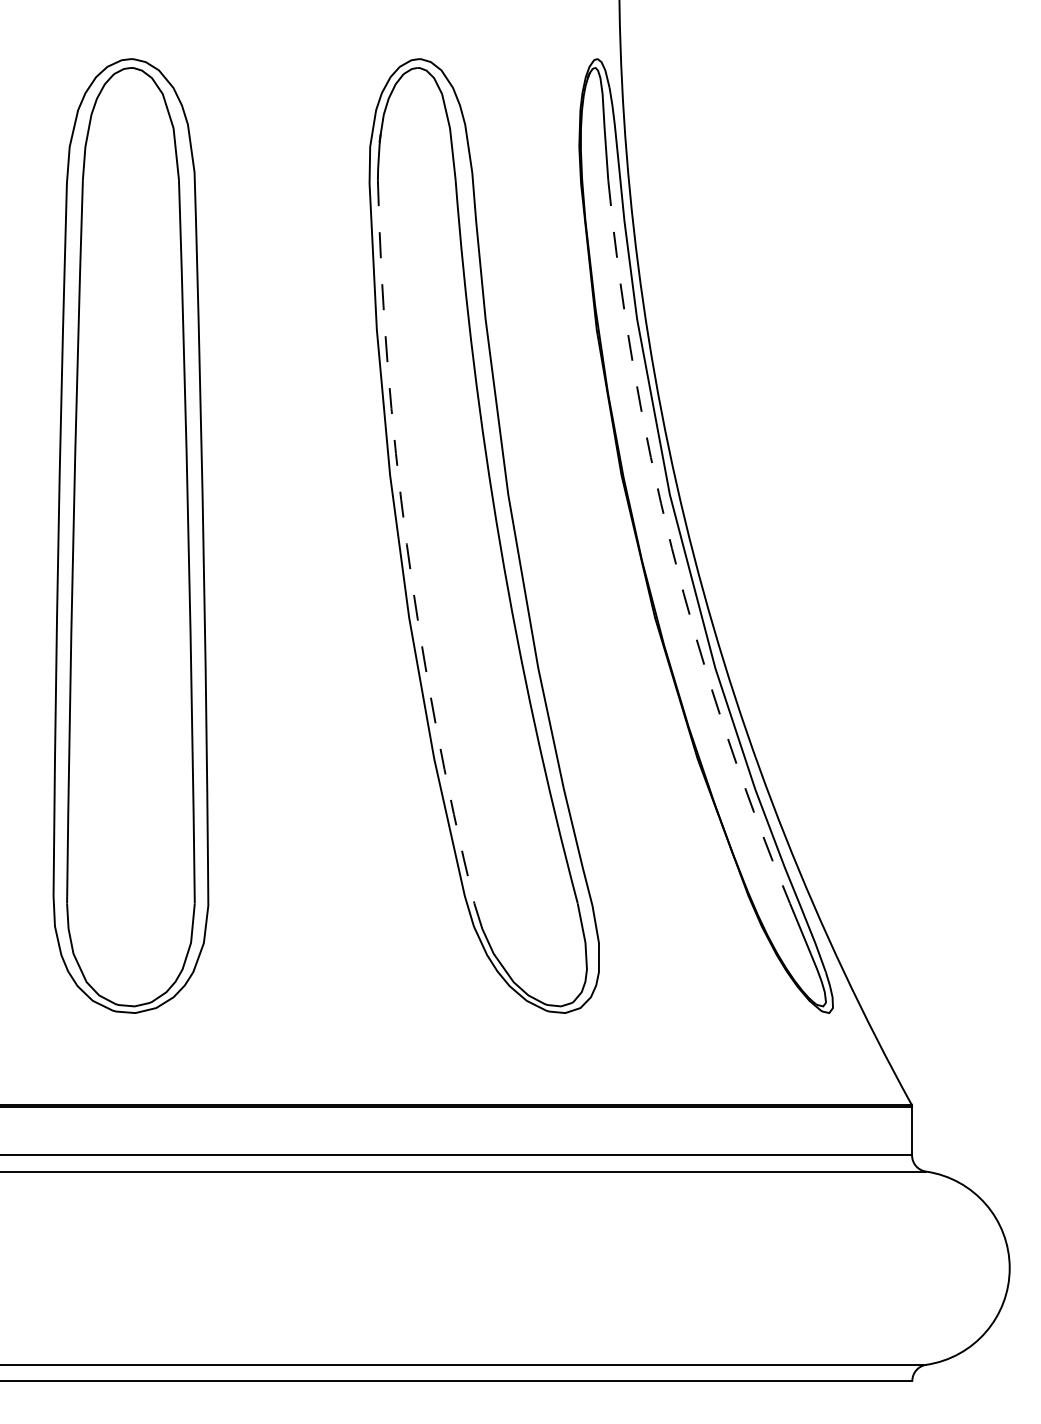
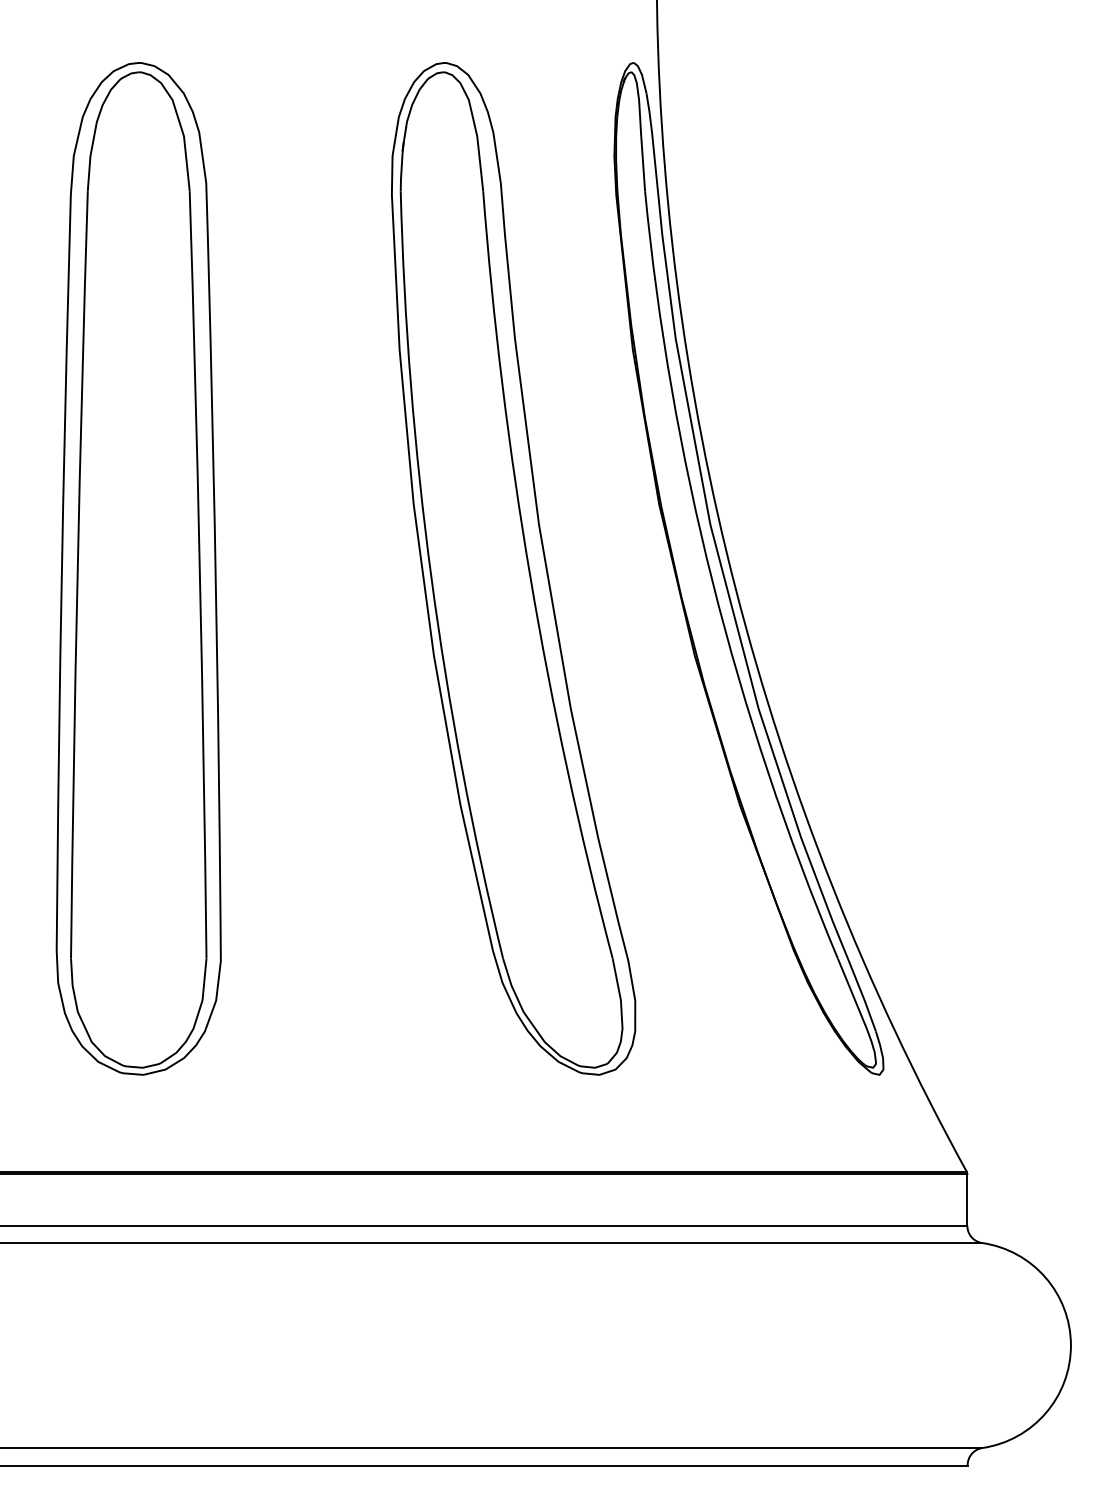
arc: (406, 544) -> (431, 577), dashed -> solid
arc: (671, 548) -> (712, 582), dashed -> solid

